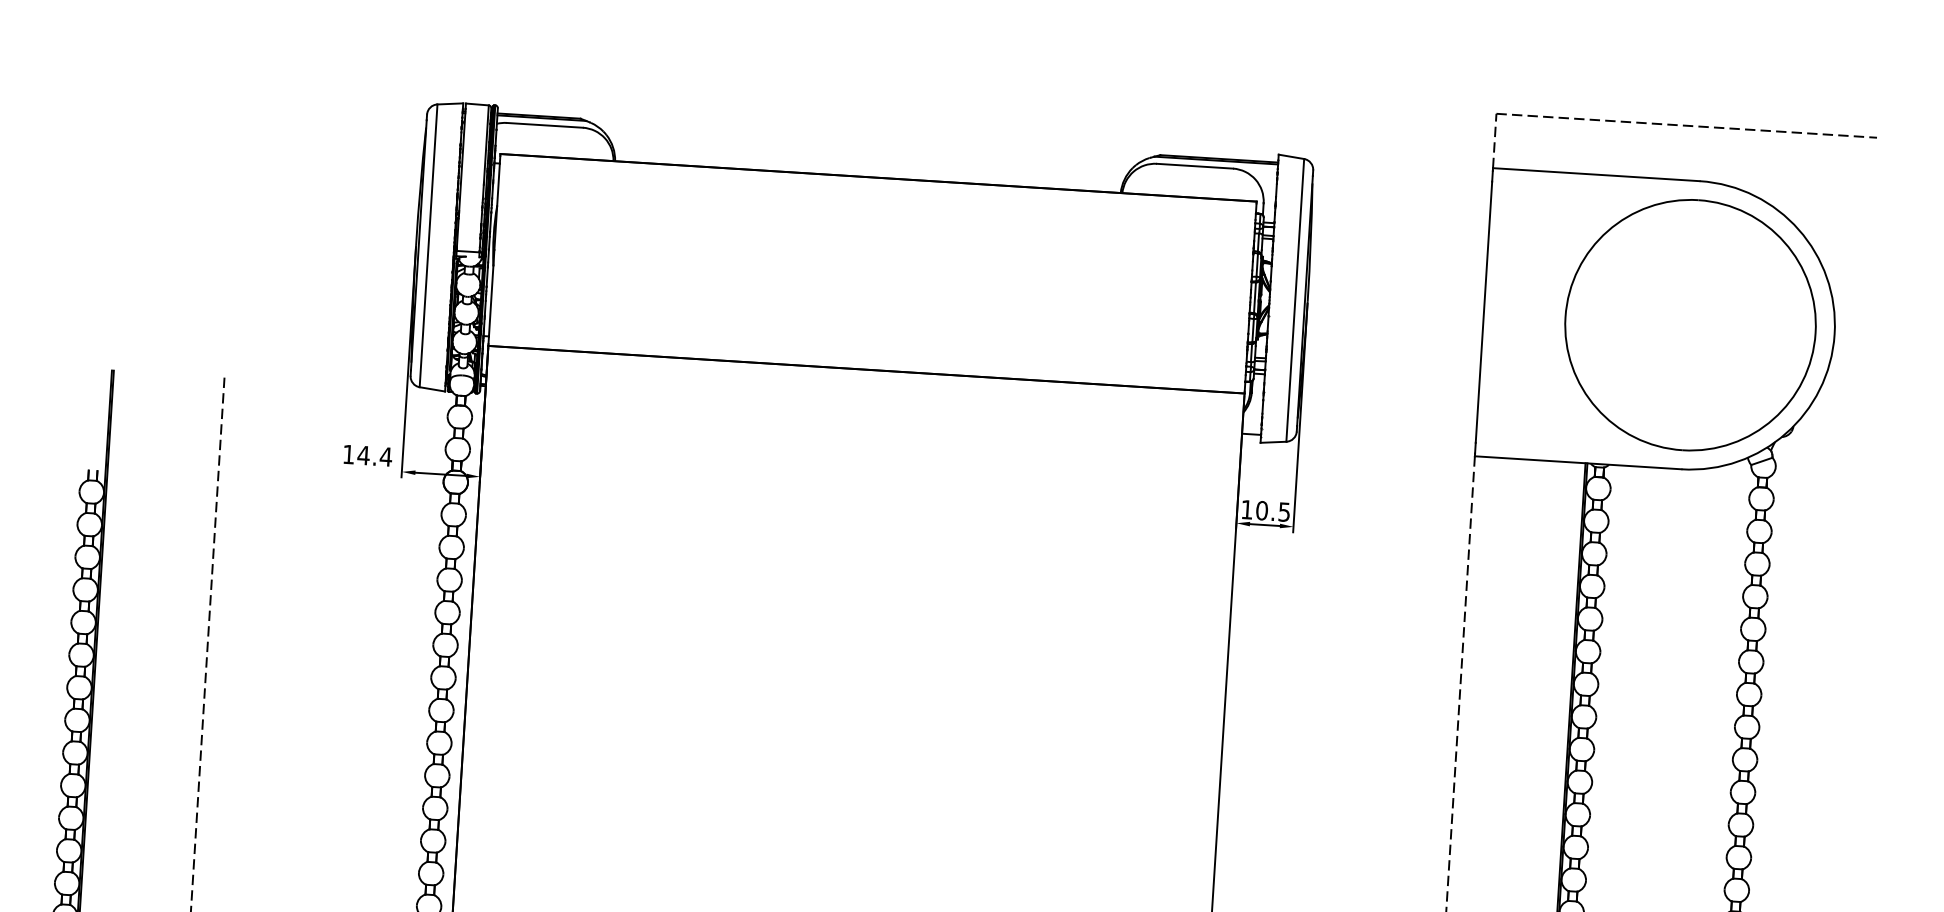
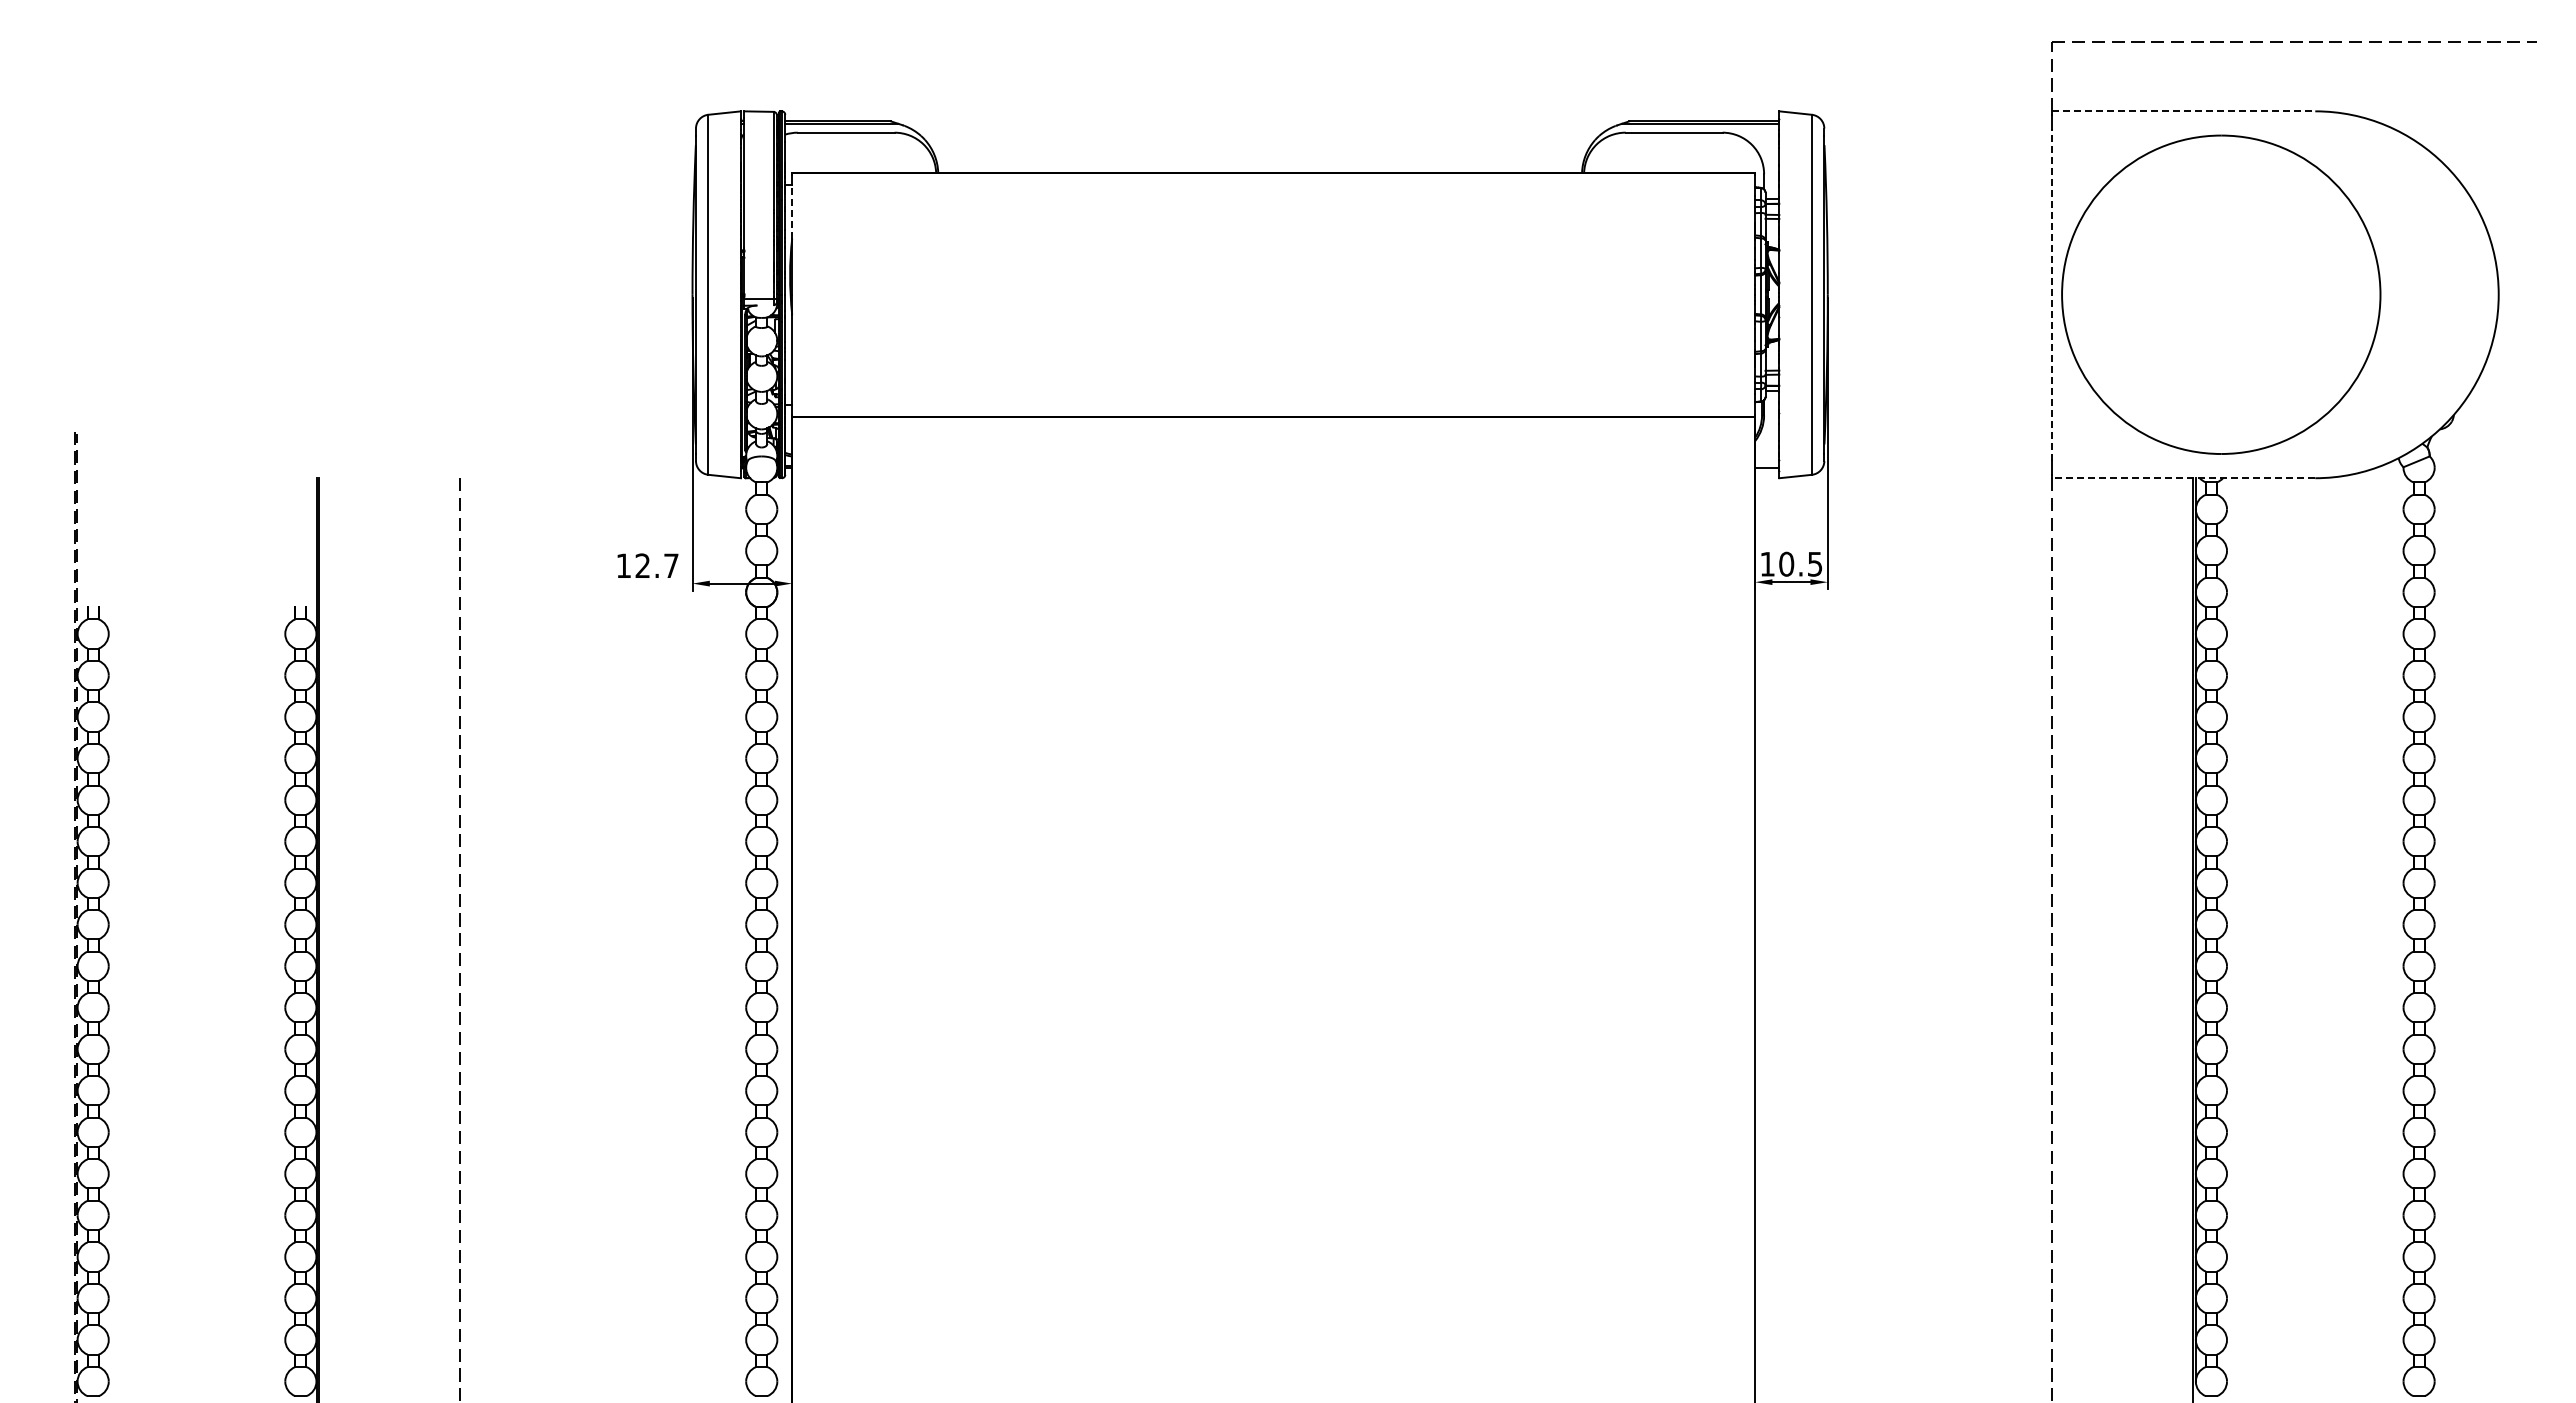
line: (1596, 174) -> (2183, 111), solid -> dashed
line: (498, 184) -> (792, 211), solid -> dashed
line: (1484, 312) -> (2052, 294), solid -> dashed
part: (1690, 325) -> (2221, 294), moved
text: (375, 455) -> (657, 565), 14.4 -> 12.7
line: (1577, 462) -> (2183, 478), solid -> dashed

